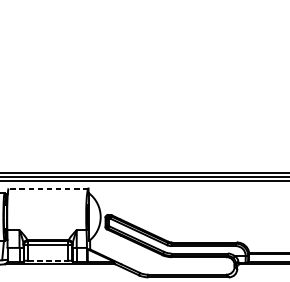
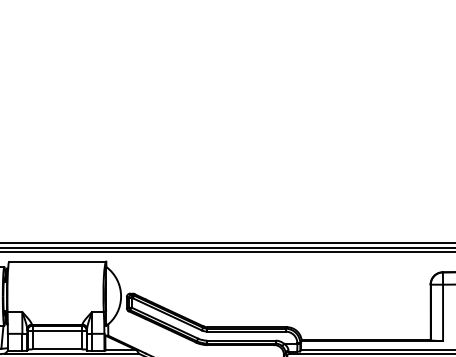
line: (48, 188) -> (57, 261), dashed -> solid
line: (48, 260) -> (57, 349), dashed -> solid

